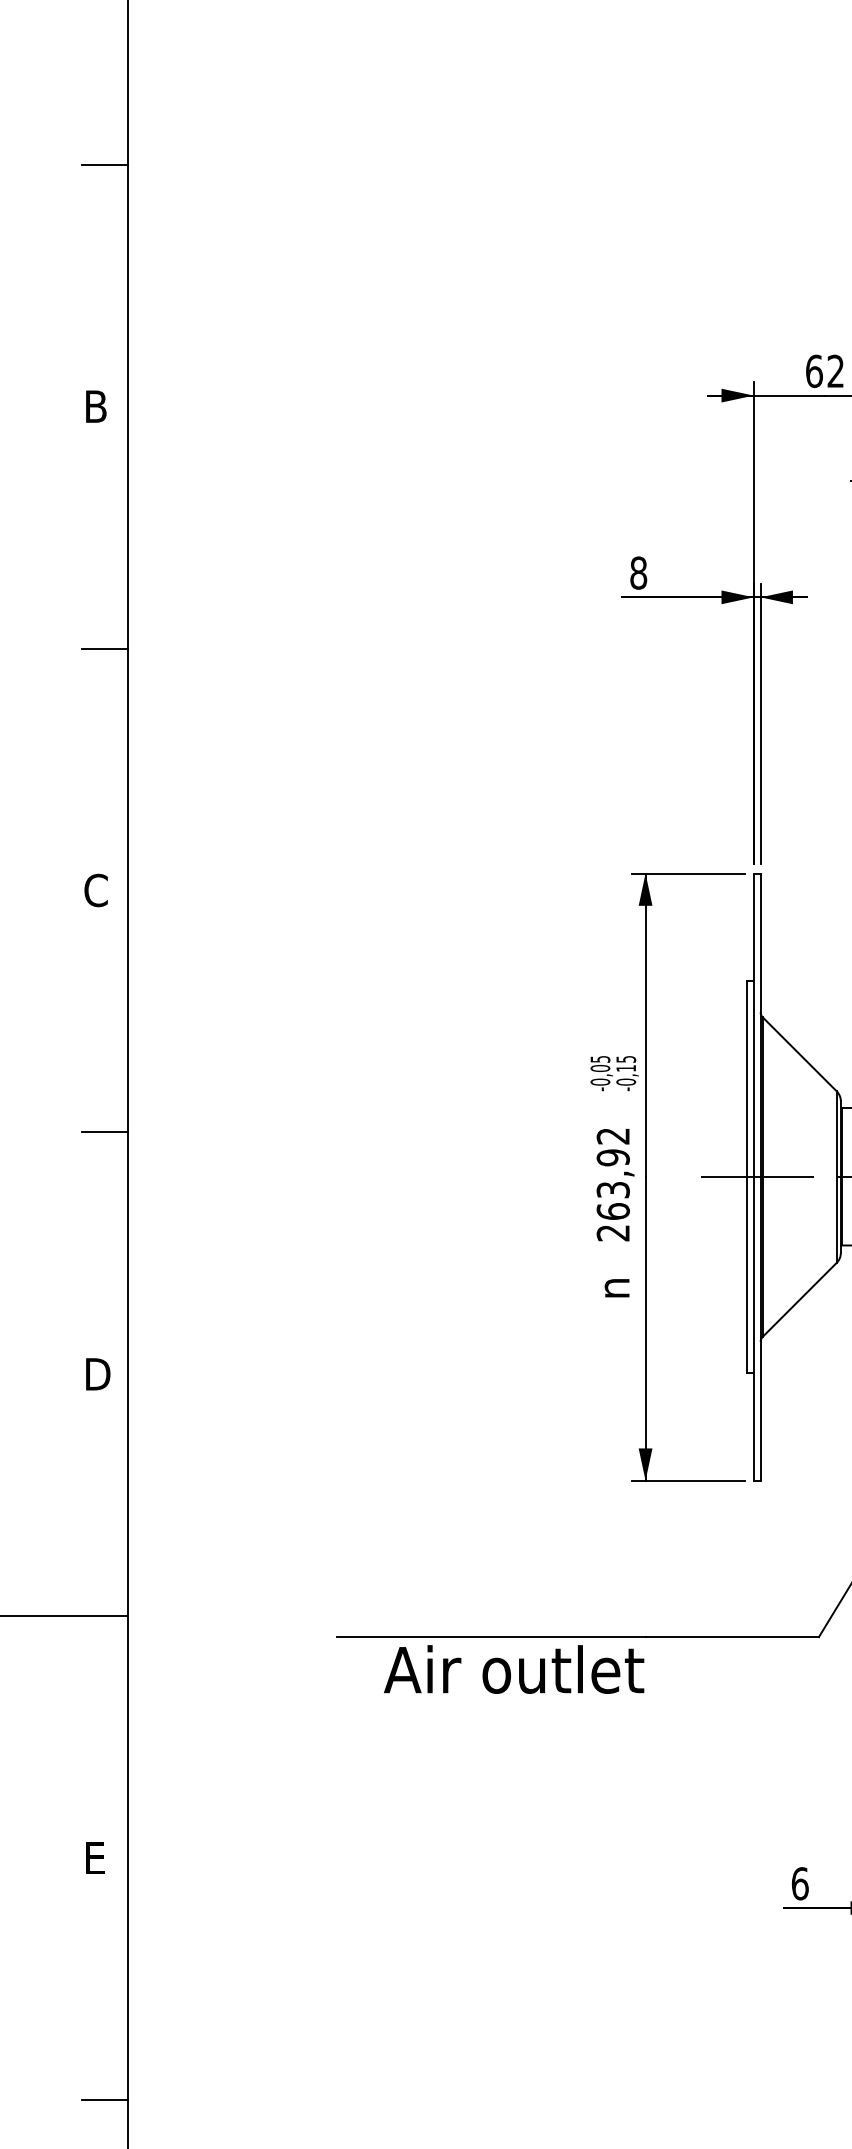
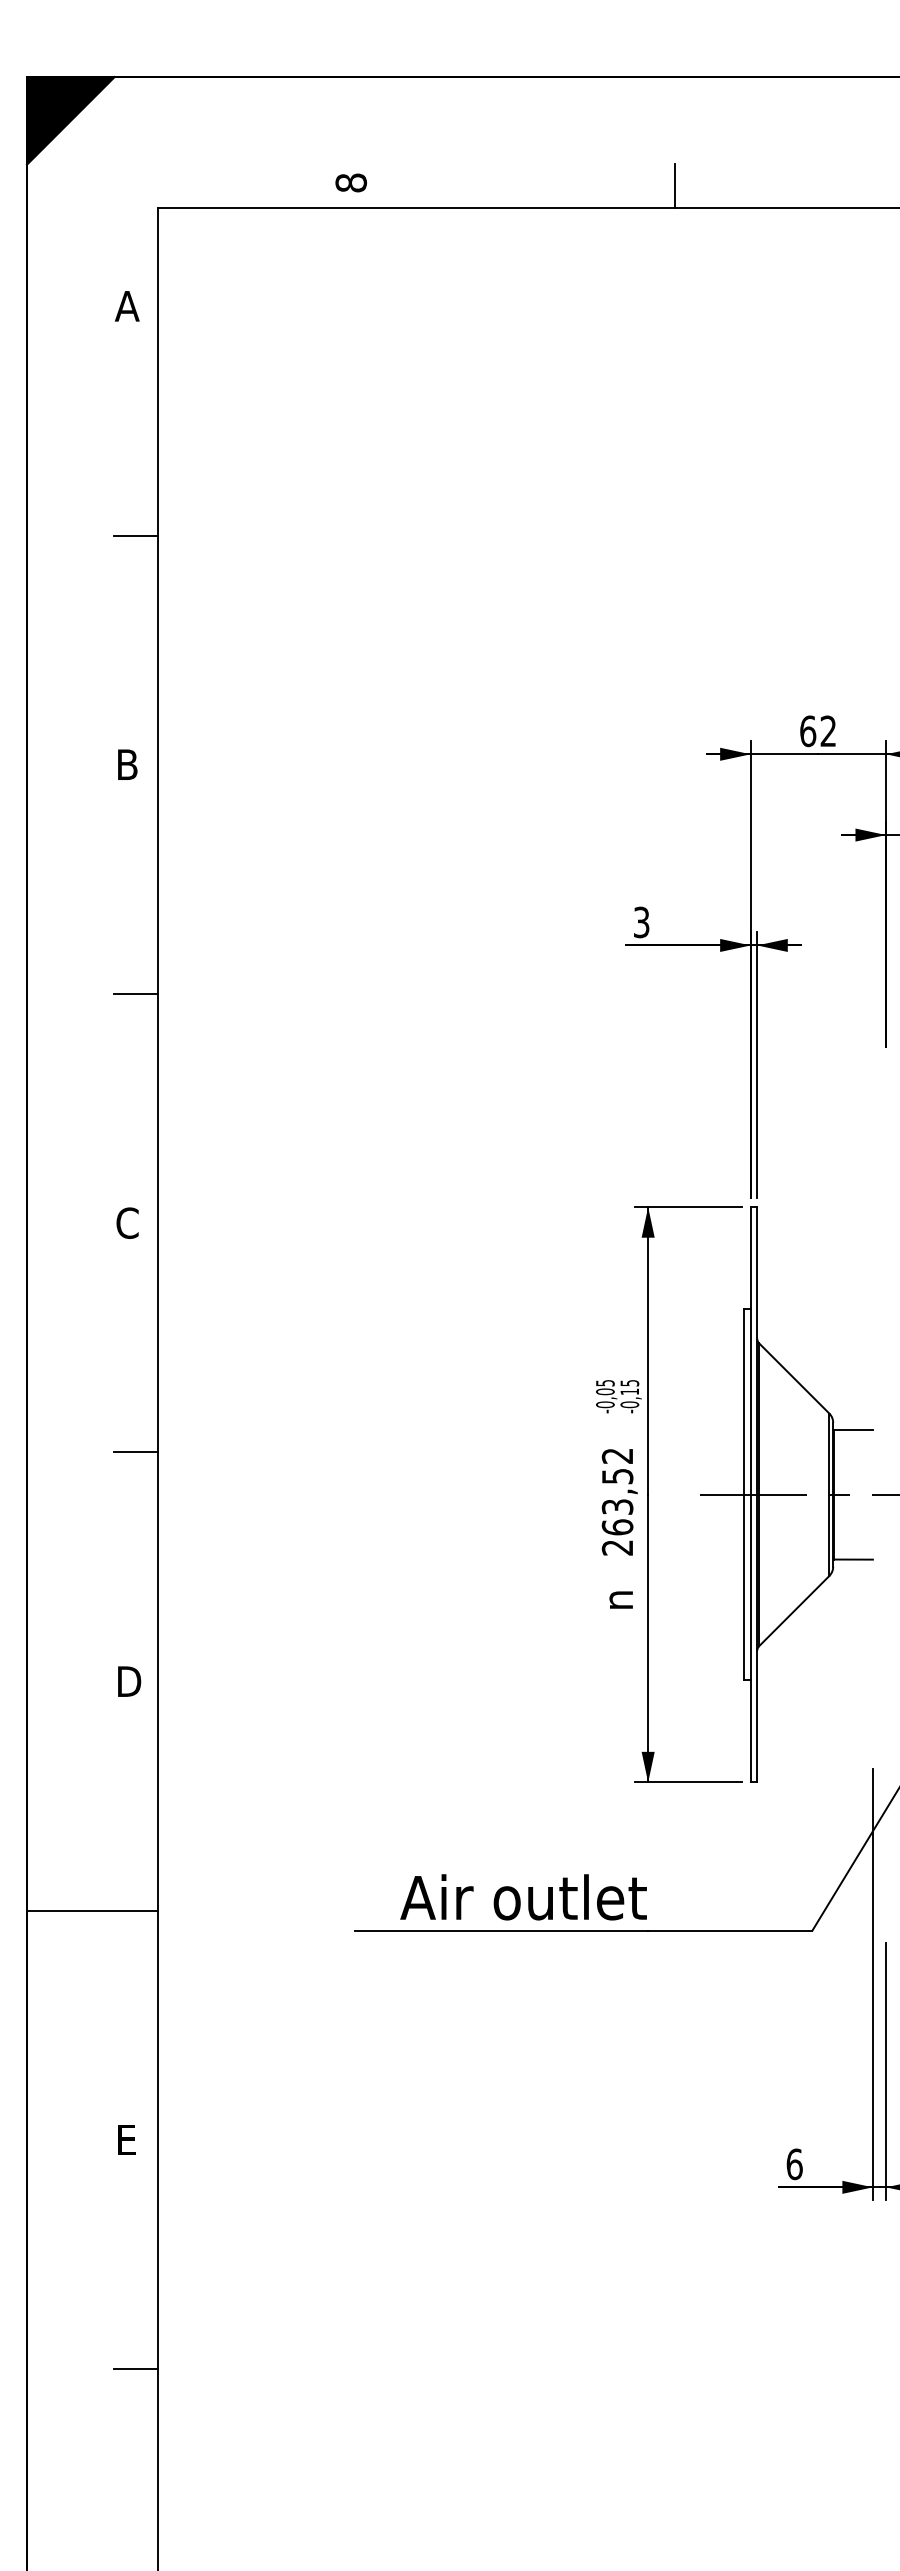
text: (638, 573) -> (641, 922), 8 -> 3
text: (613, 1157) -> (617, 1476), 263,92 -> 263,52
text: (513, 1669) -> (523, 1897), moved

